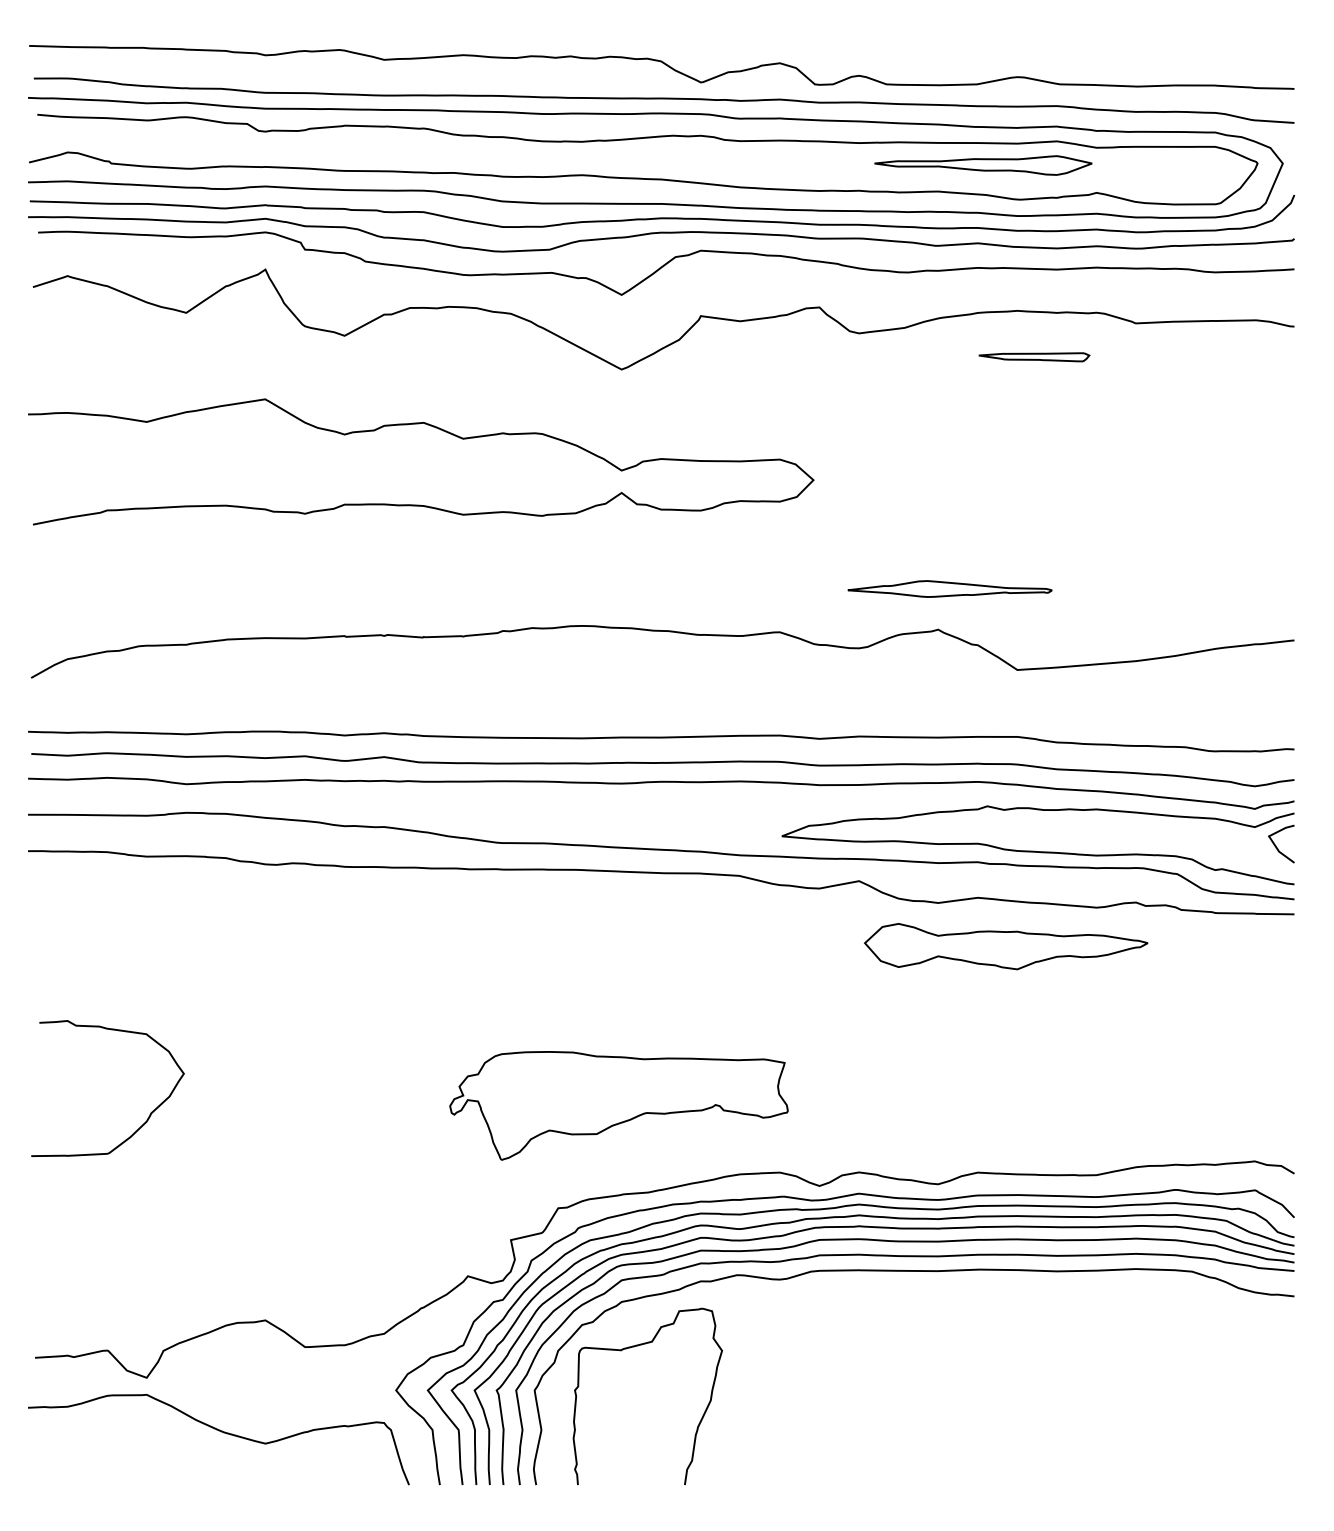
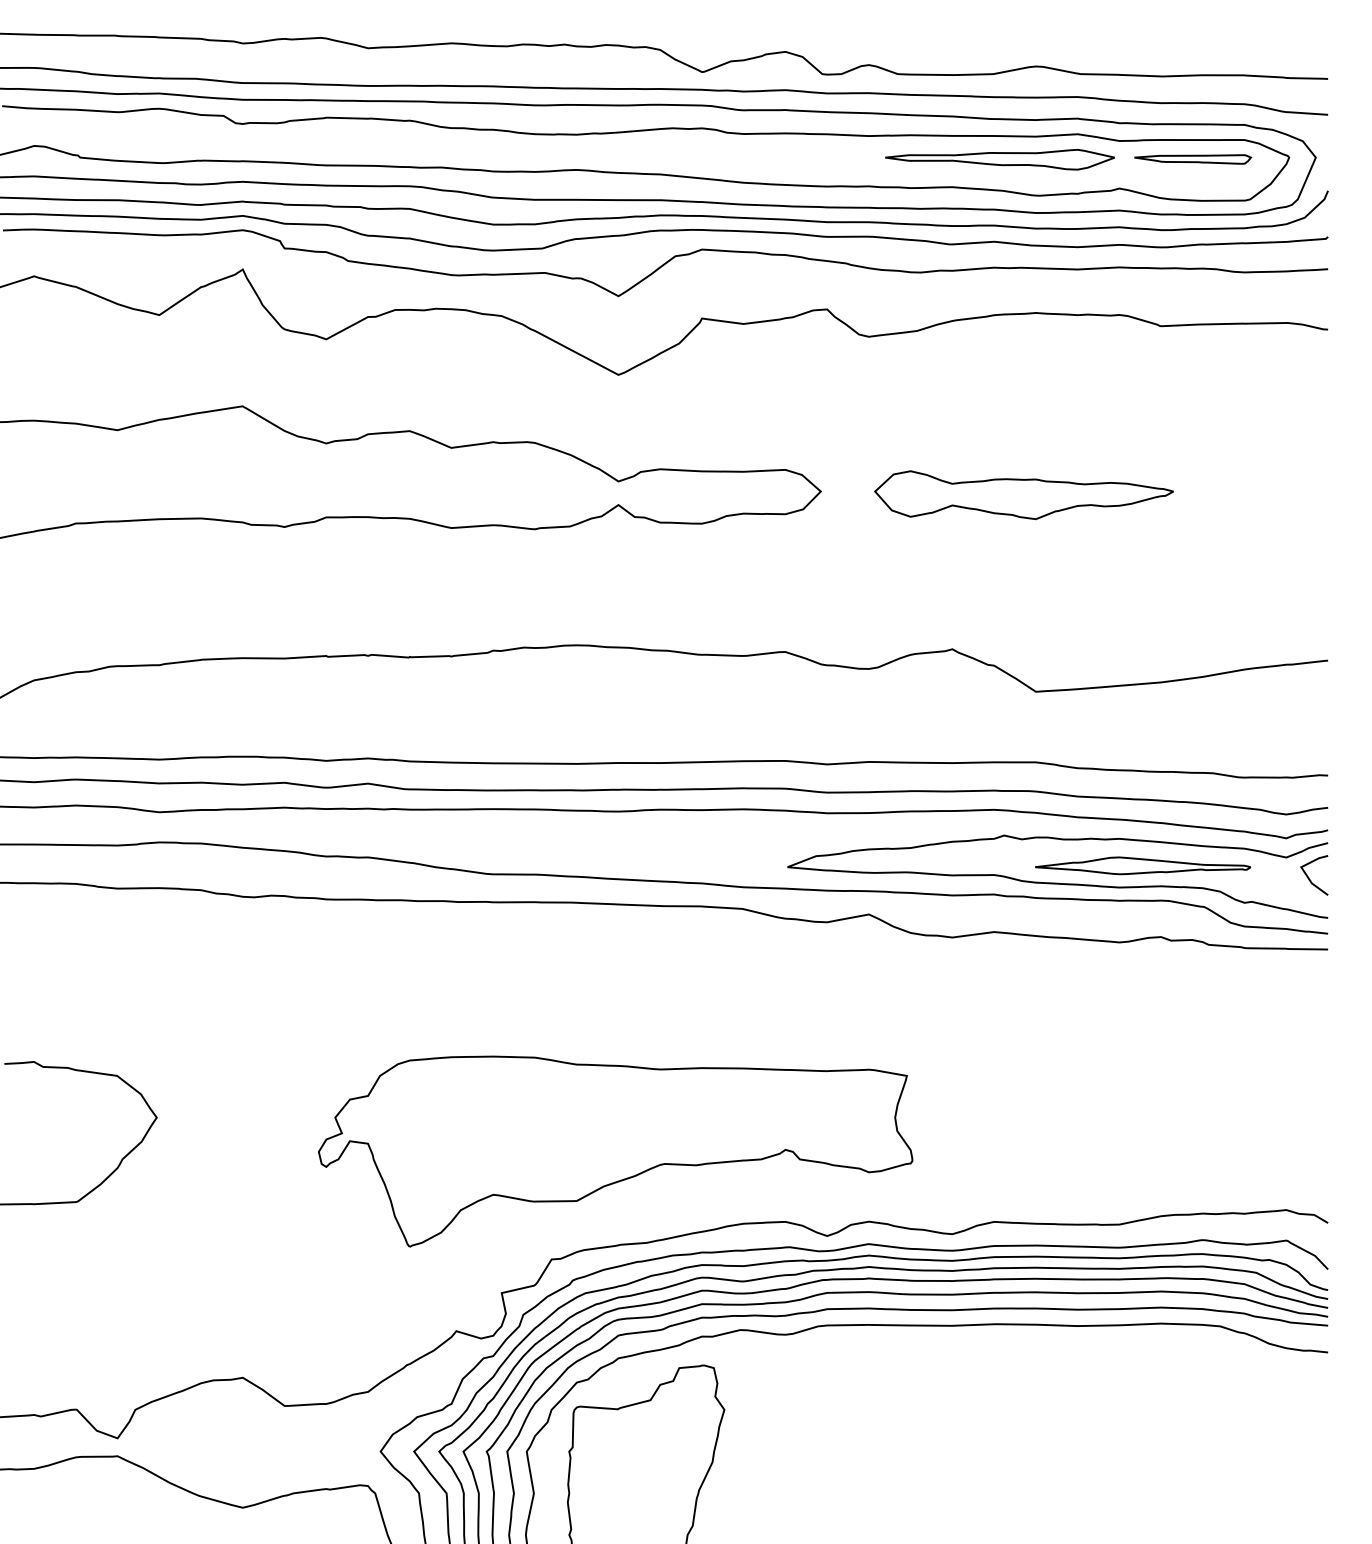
part: (1034, 357) -> (1193, 159), moved
part: (949, 588) -> (1142, 865), moved
part: (1006, 946) -> (1024, 495), moved
part: (618, 1105) -> (615, 1151), size x1.67

